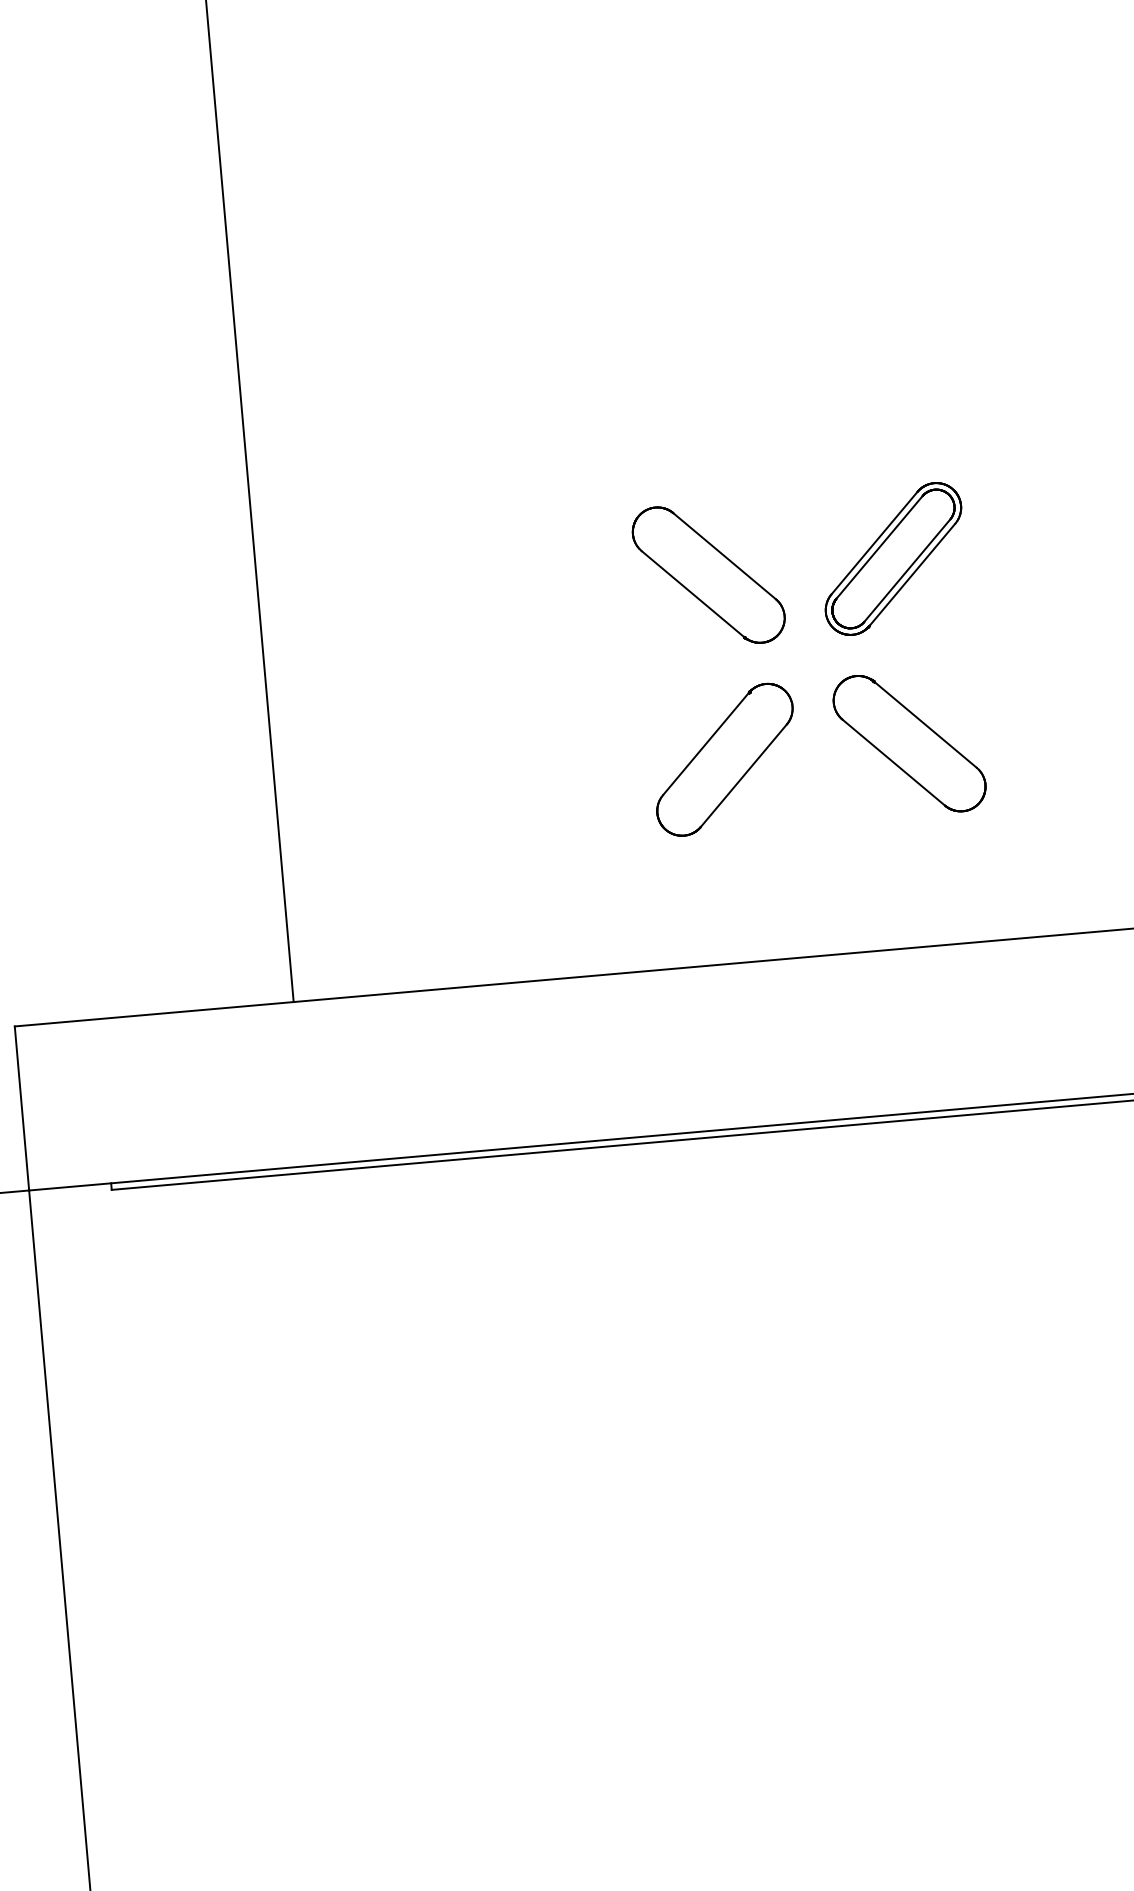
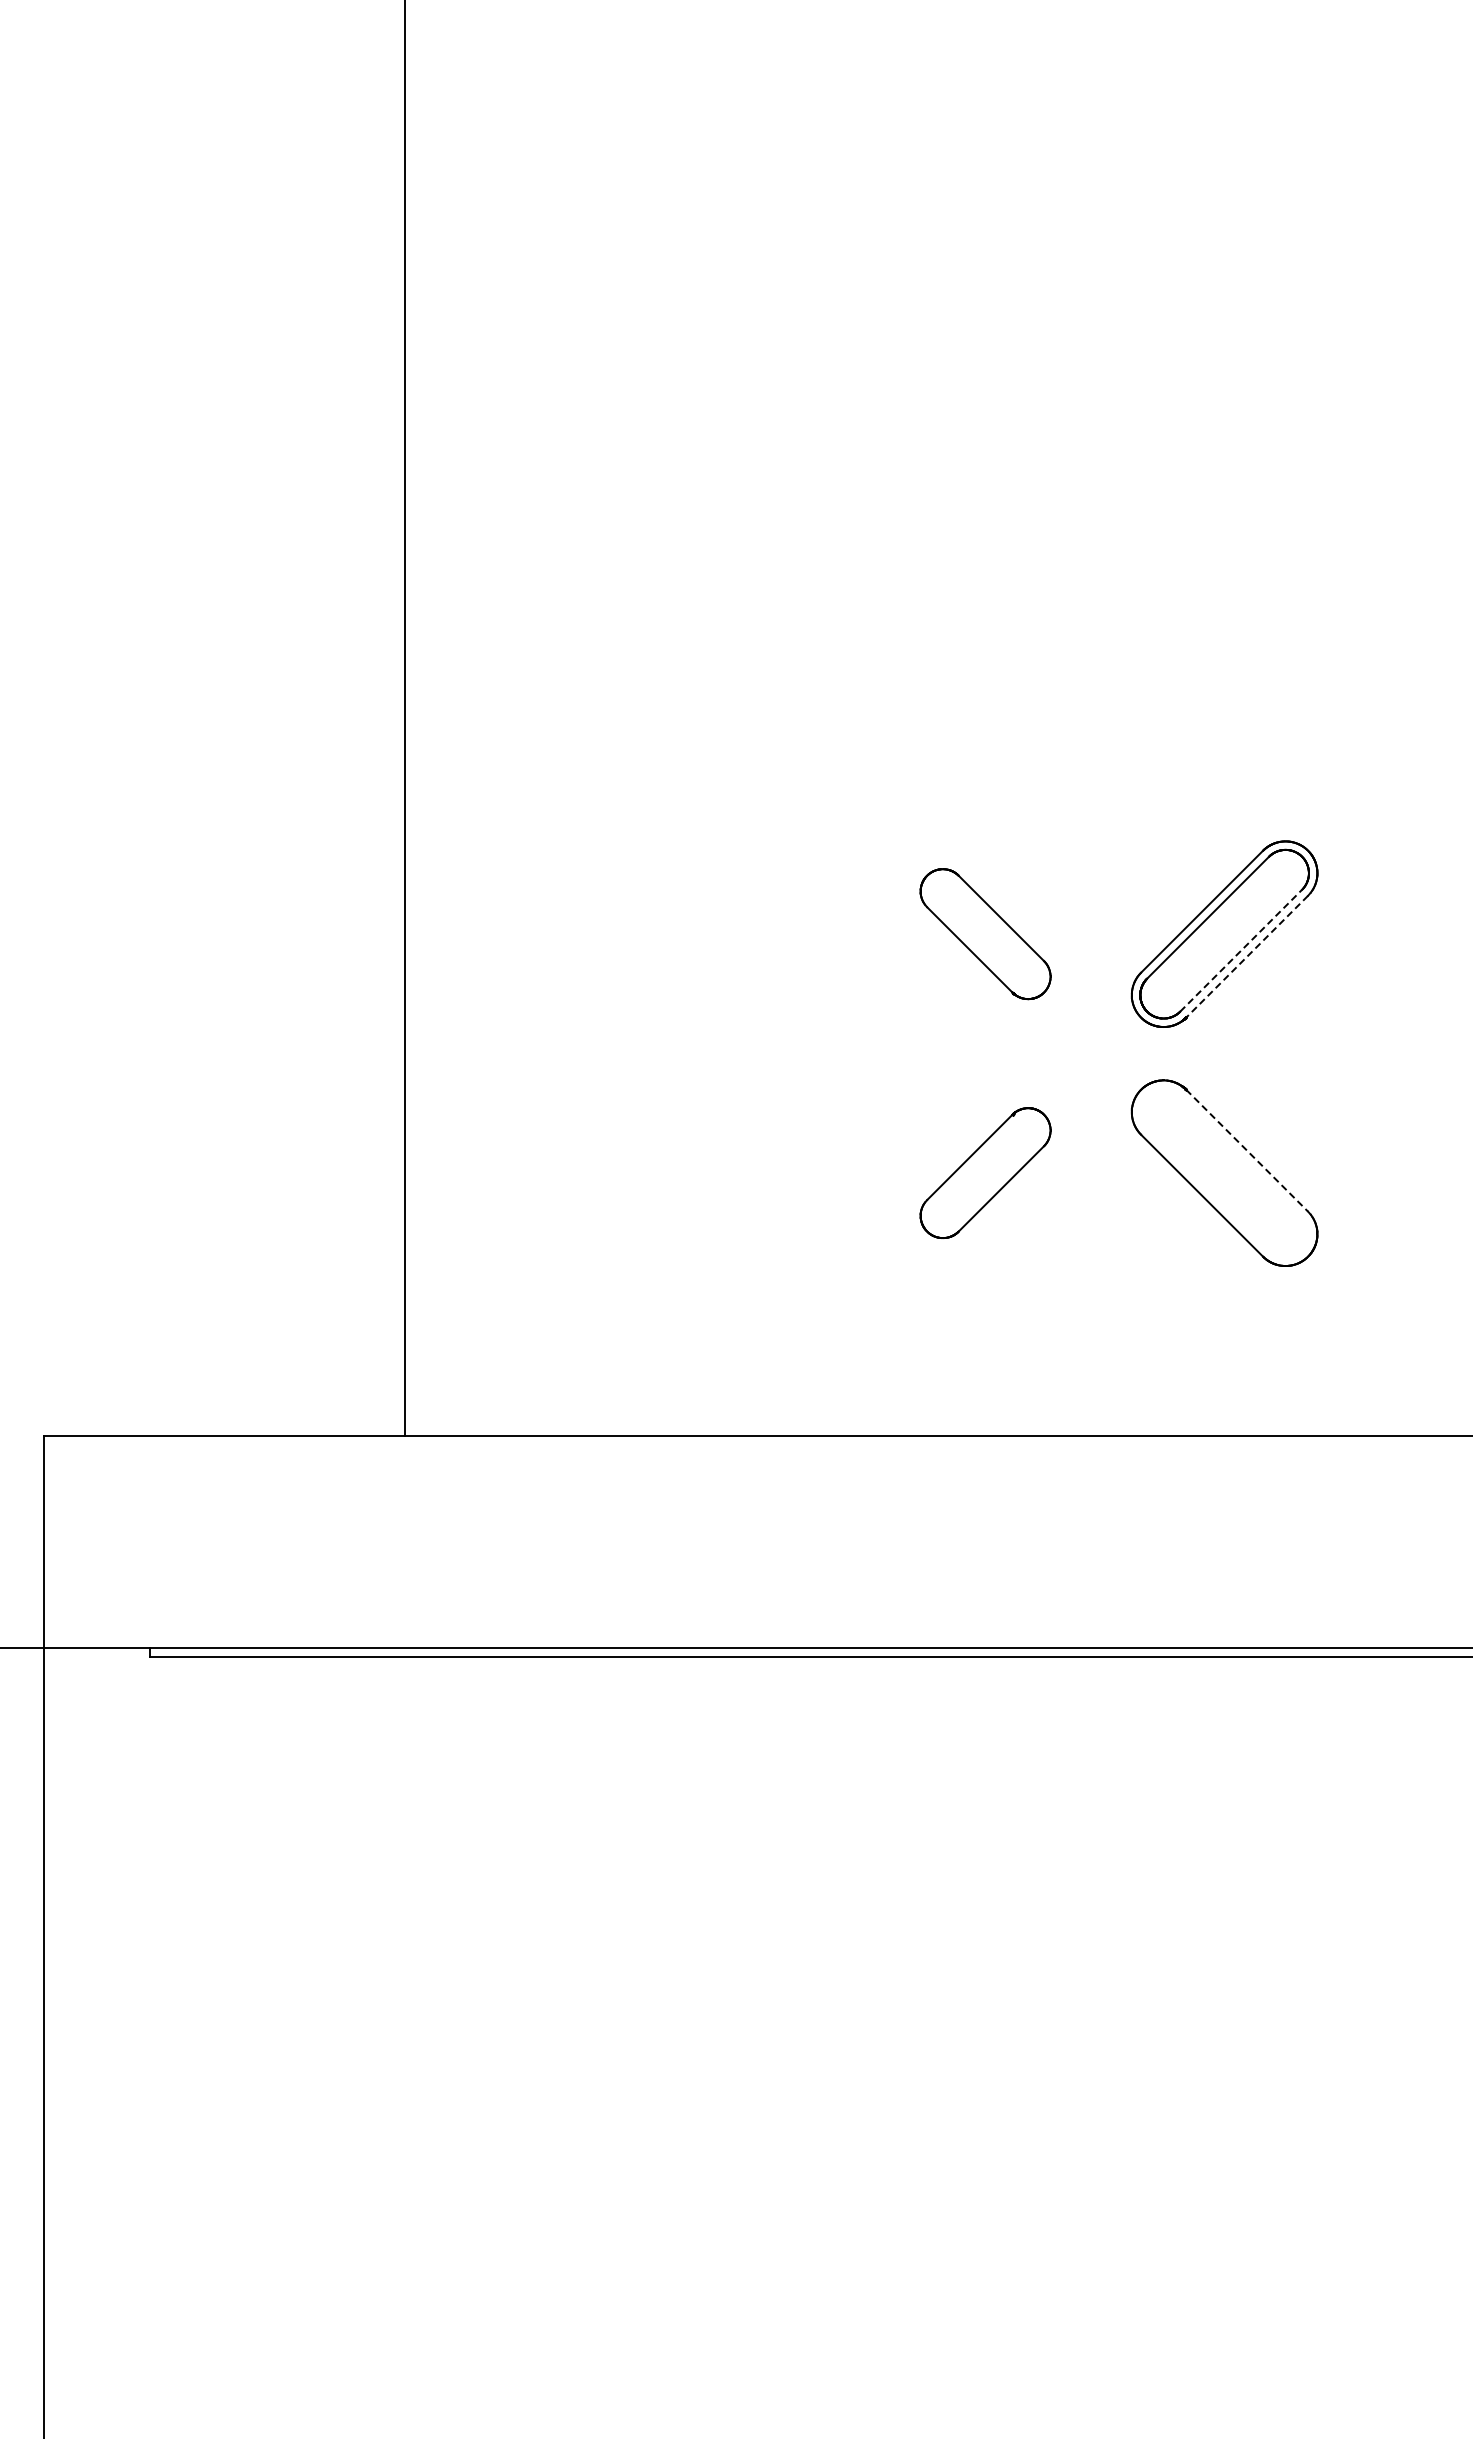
line: (907, 570) -> (1241, 950), solid -> dashed
part: (708, 574) -> (985, 933), size x0.7
line: (911, 575) -> (1246, 957), solid -> dashed
line: (925, 725) -> (1247, 1151), solid -> dashed
part: (724, 759) -> (985, 1172), size x0.7

